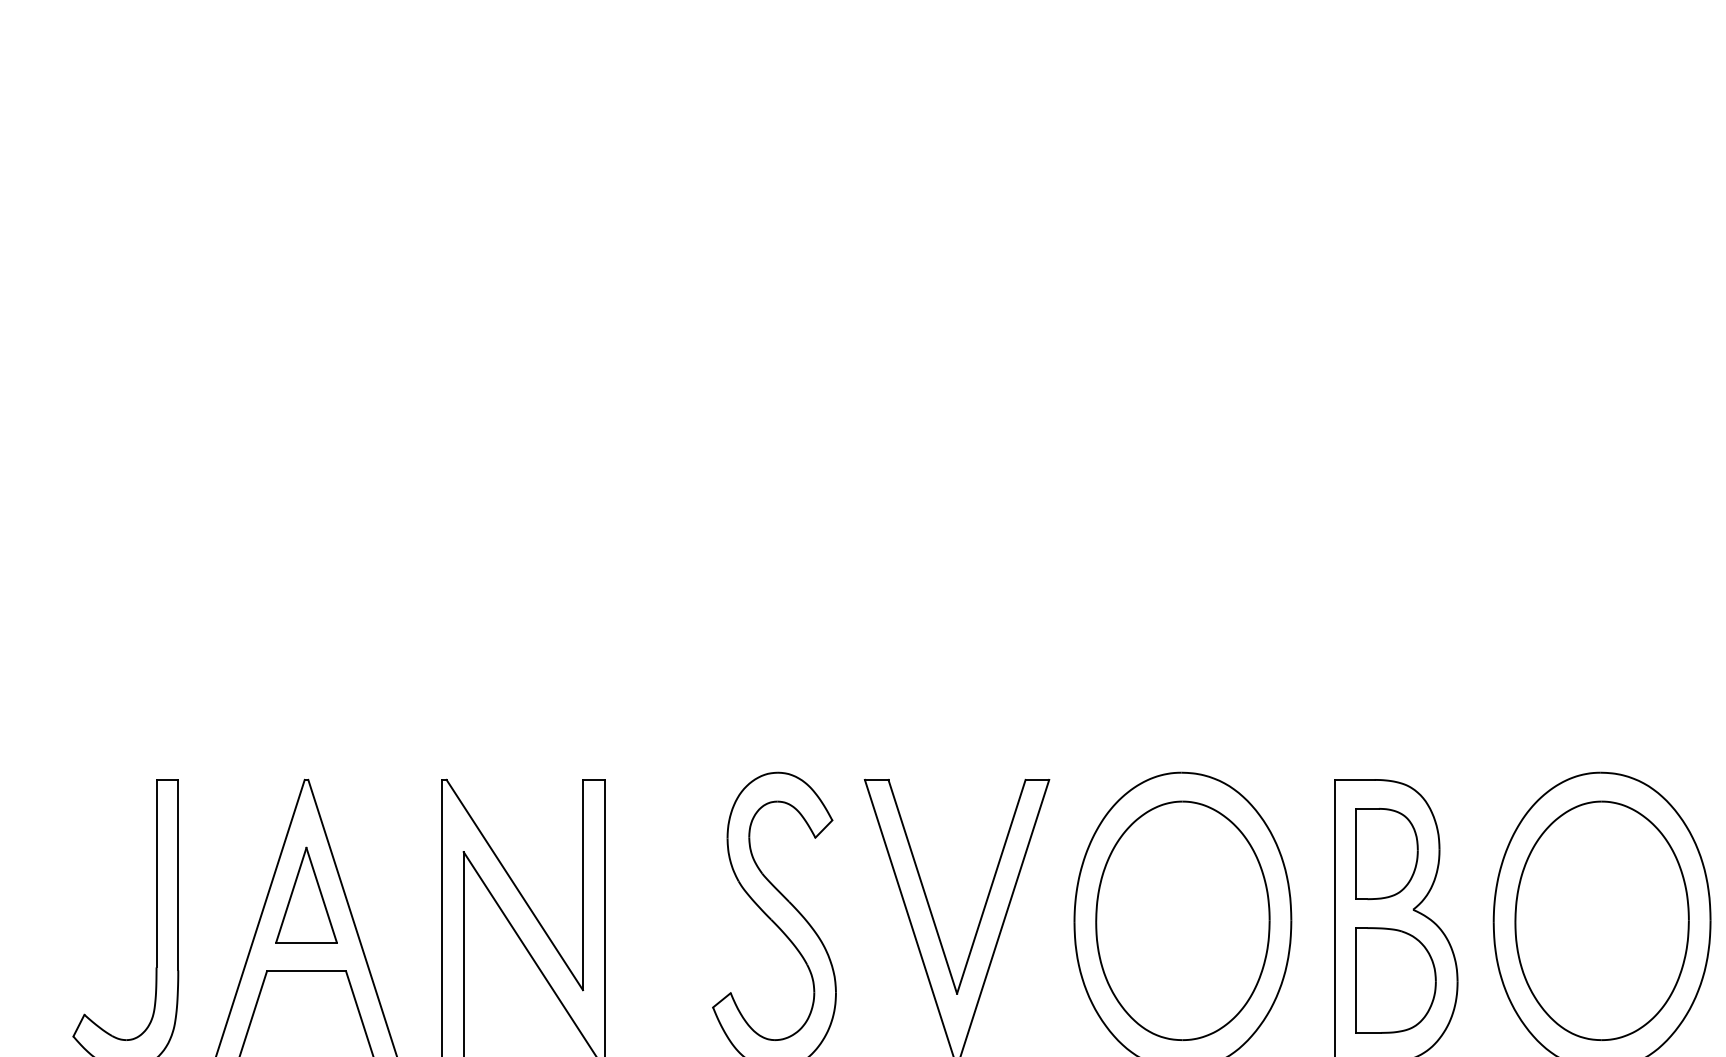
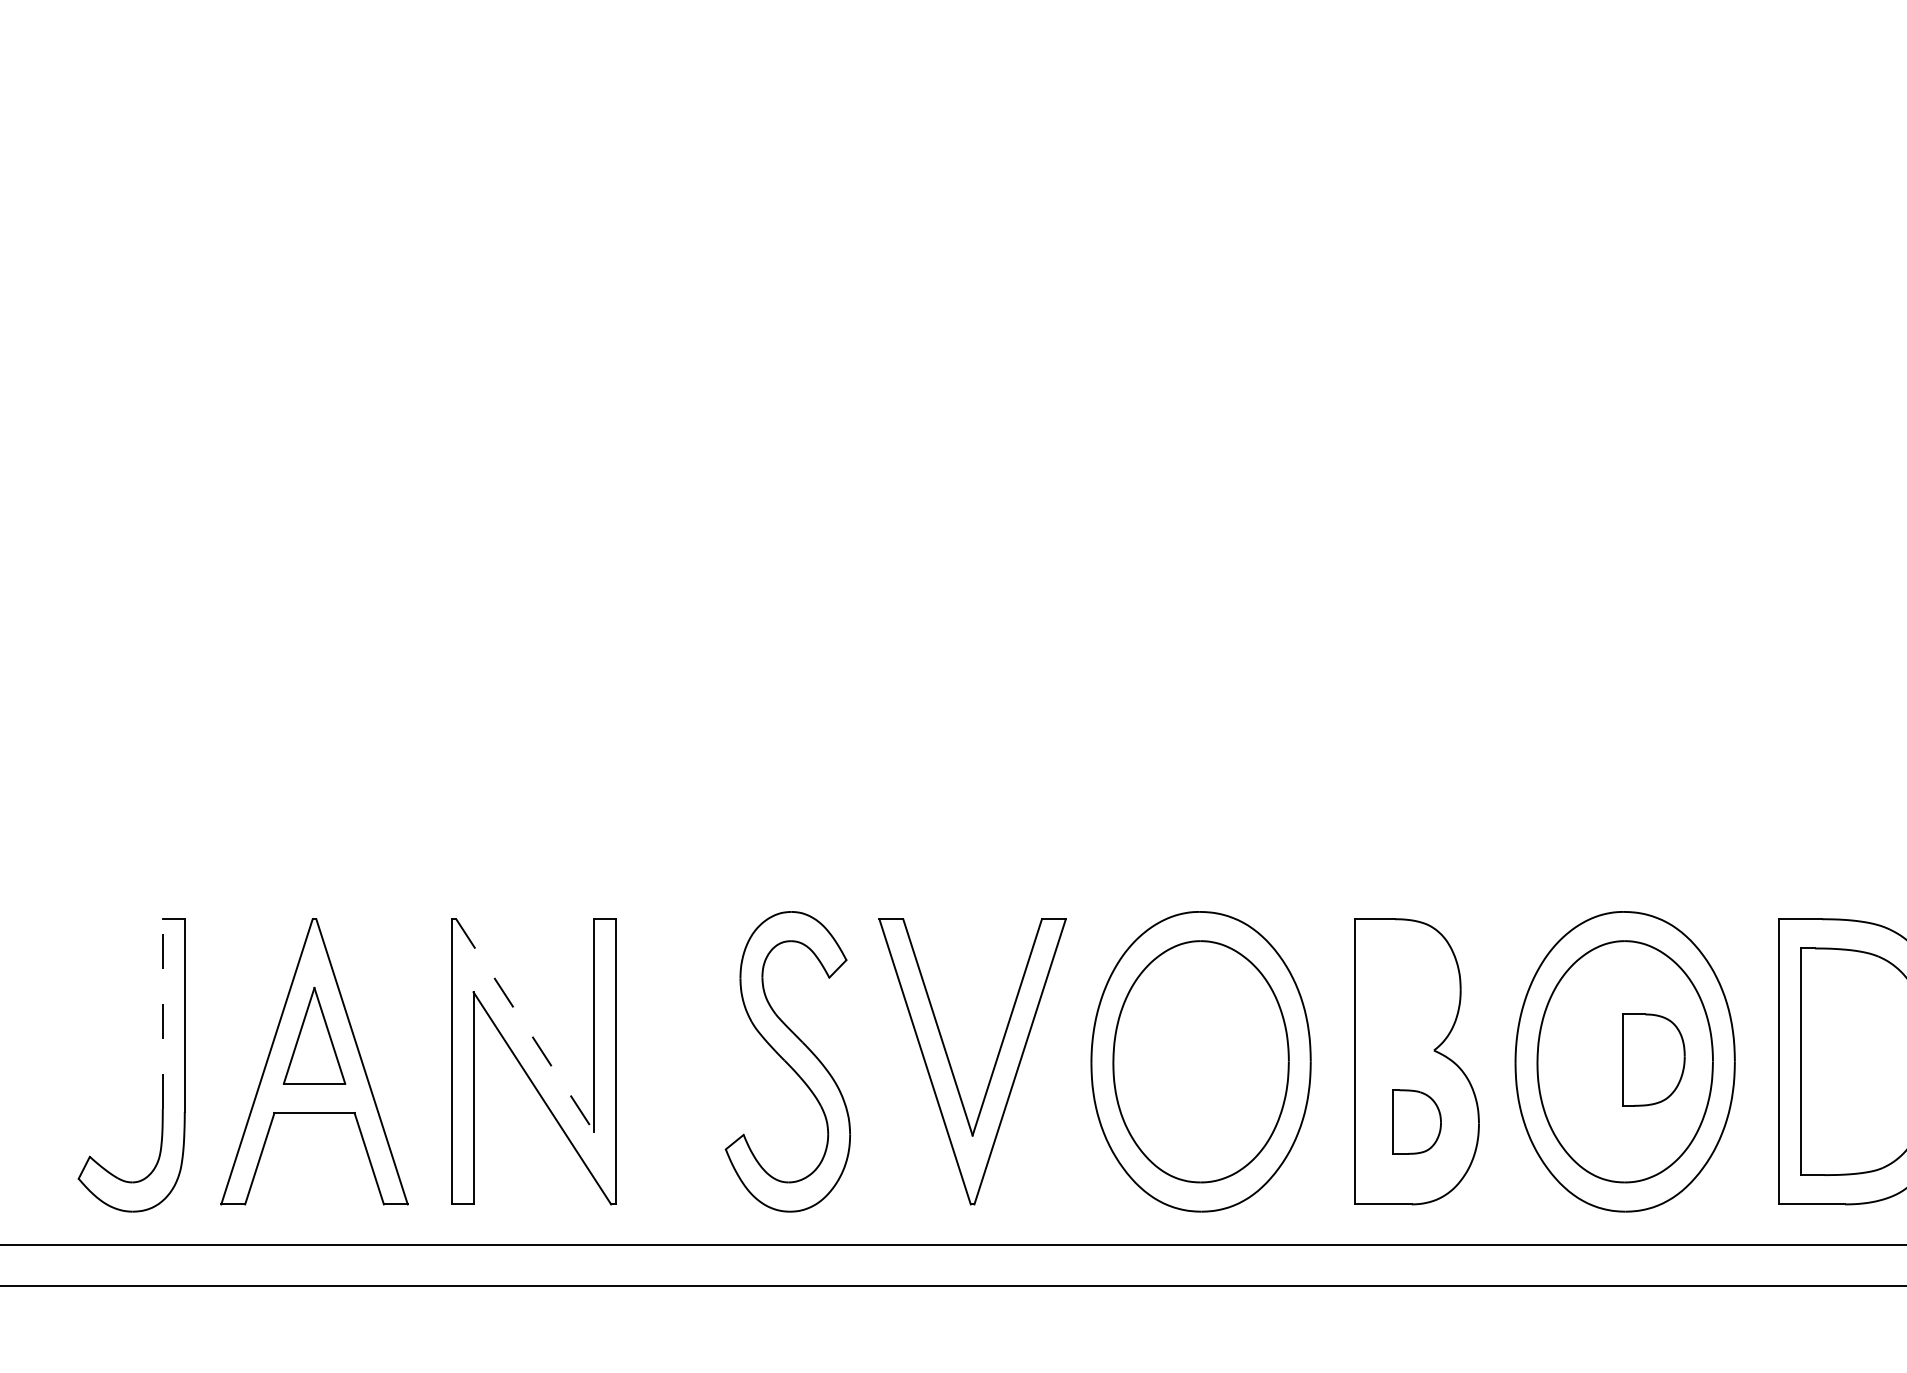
part: (1386, 853) -> (1653, 1059), moved
line: (156, 874) -> (162, 1014), solid -> dashed
line: (515, 884) -> (525, 1025), solid -> dashed
part: (1395, 979) -> (1416, 1121), size x0.6

